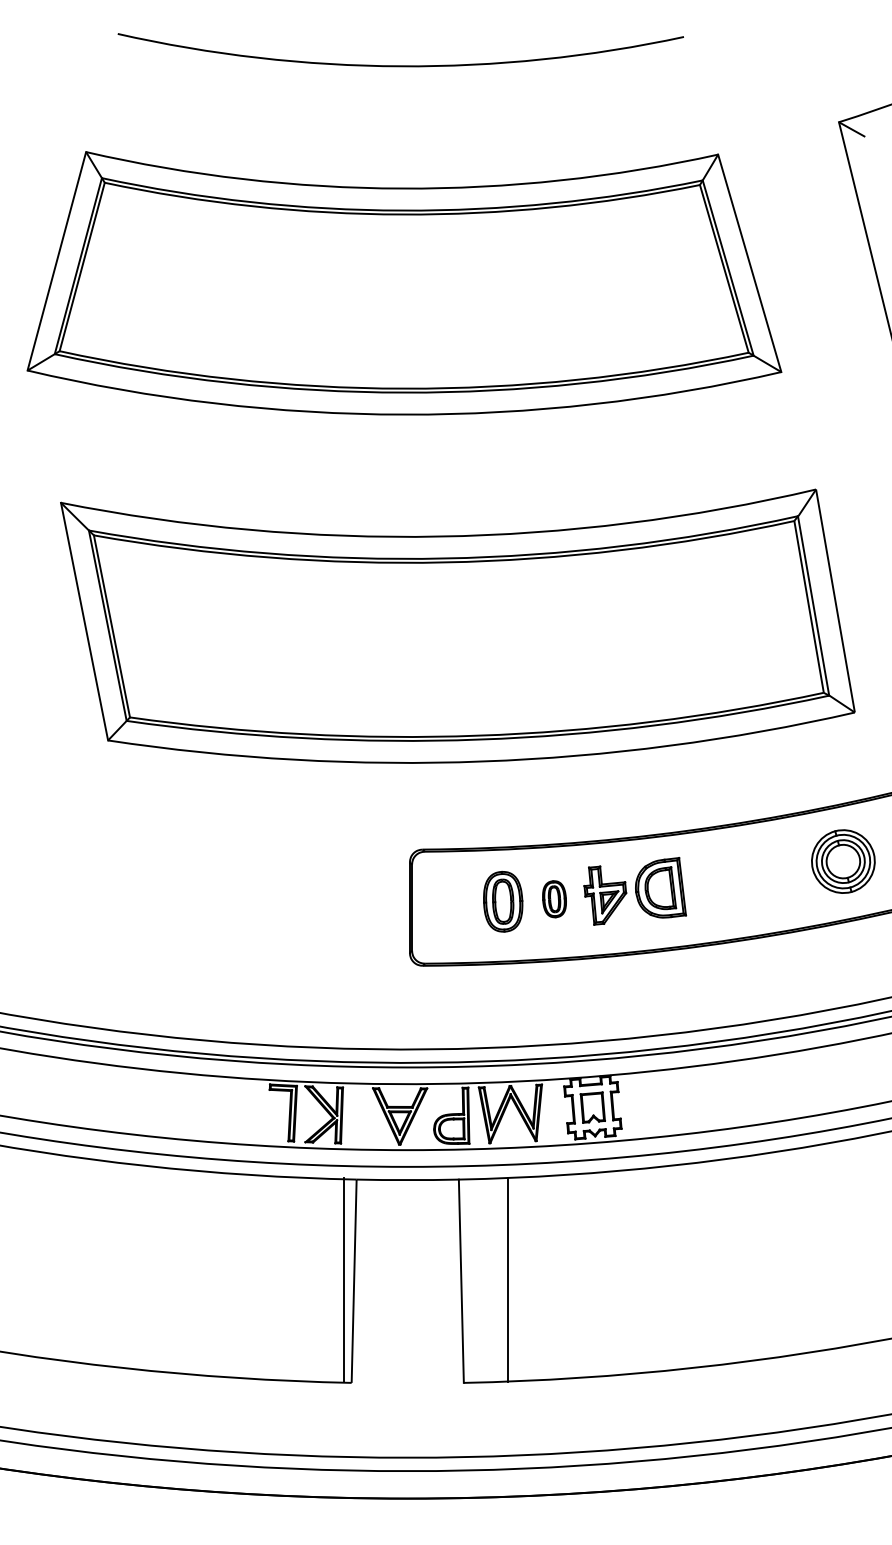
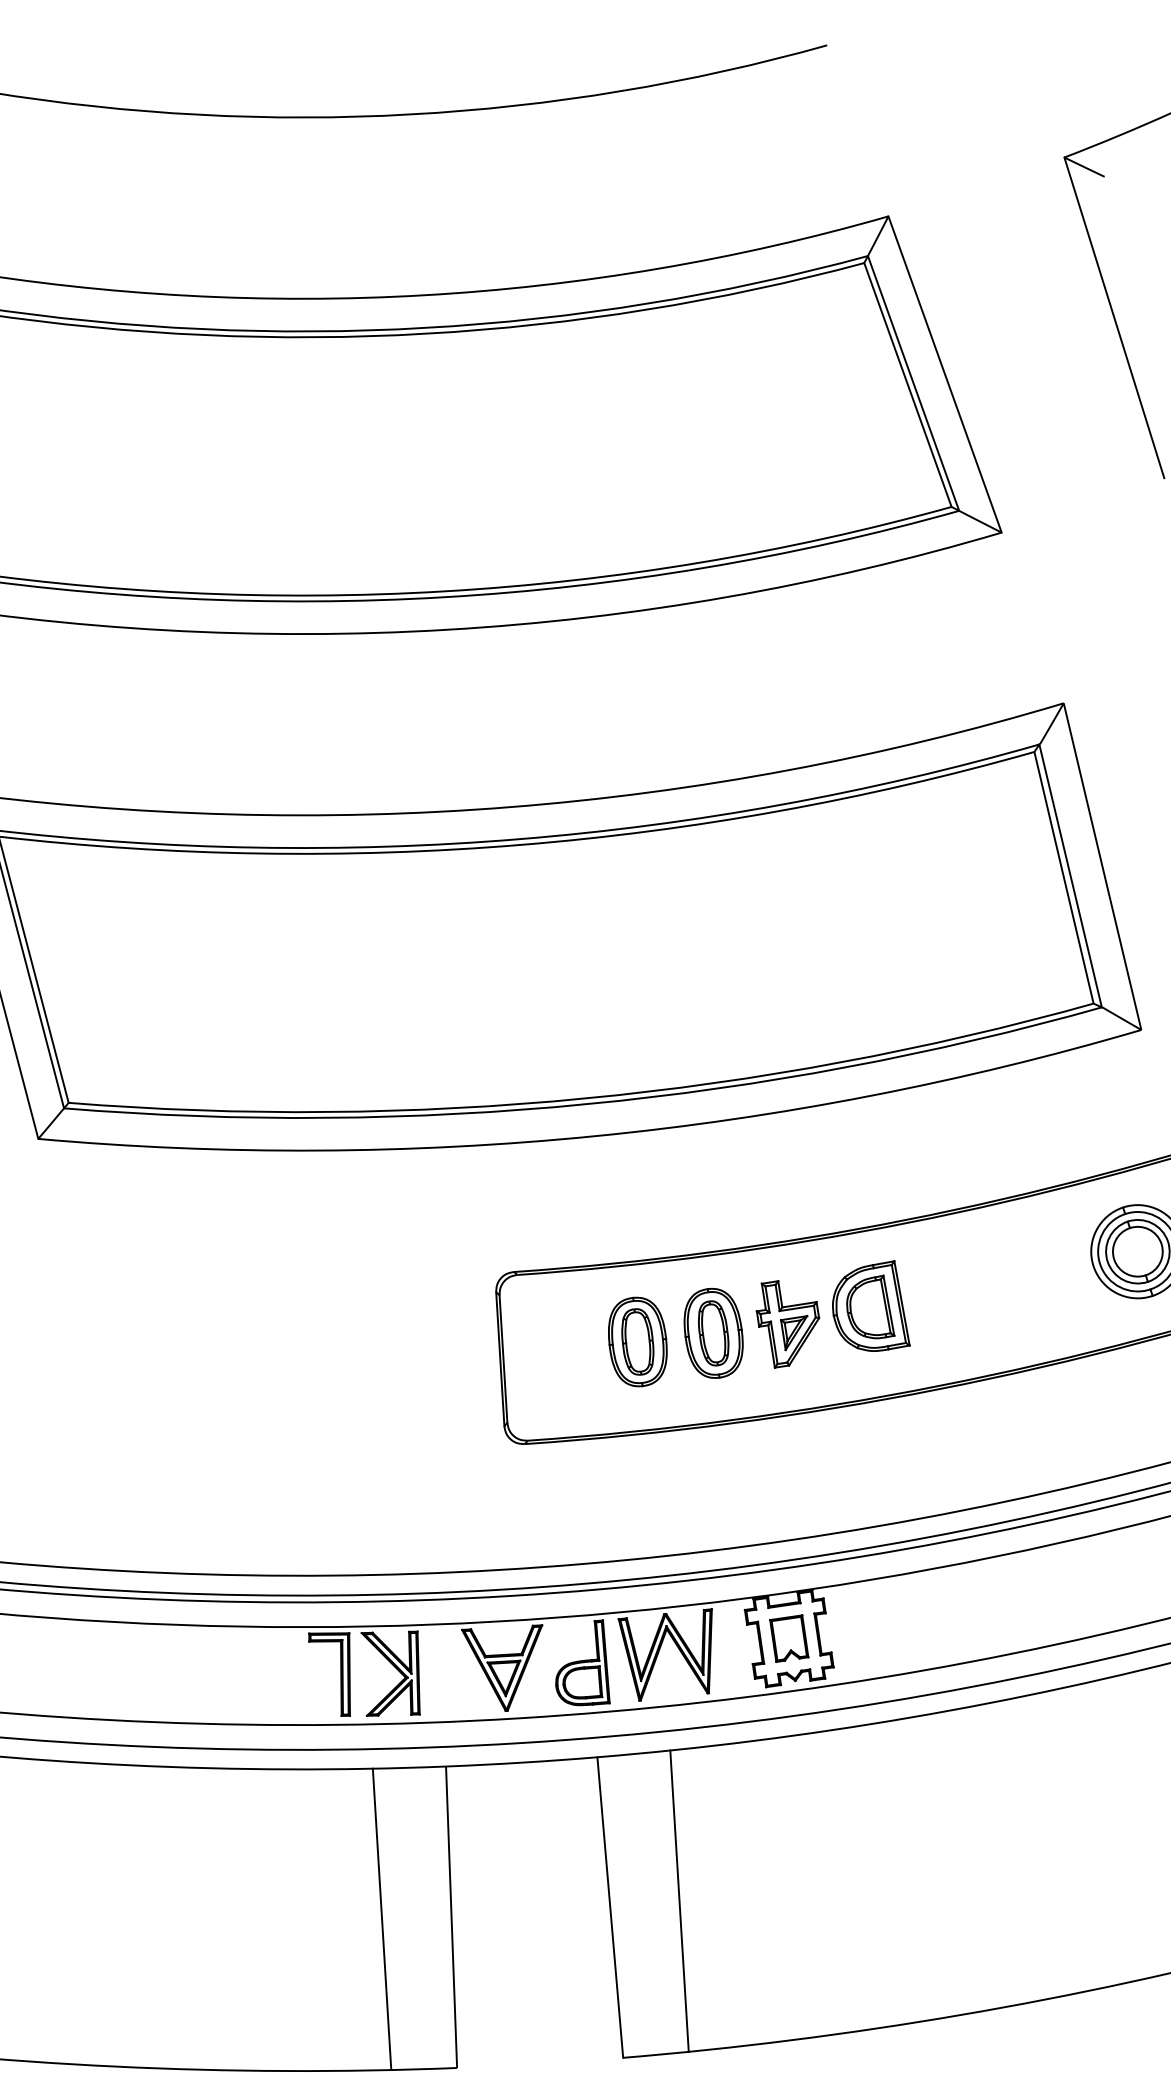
part: (554, 899) -> (713, 1333), size x1.67
line: (344, 1279) -> (382, 1918), moved

